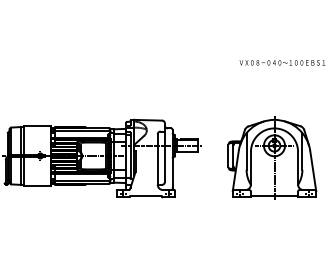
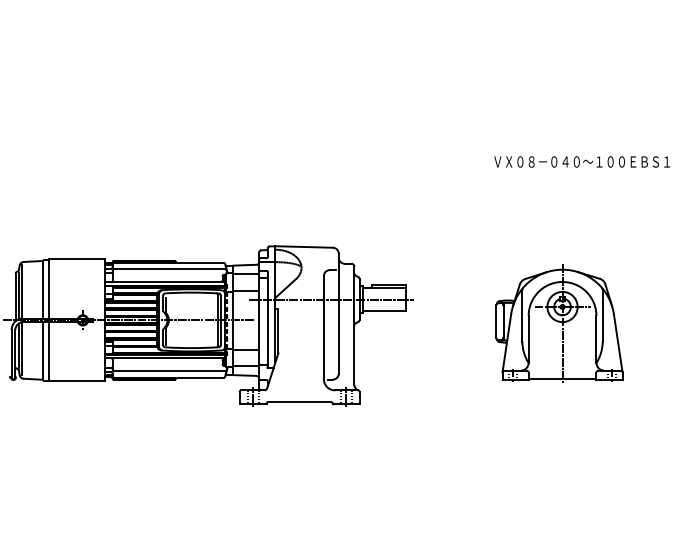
text: (282, 62) -> (582, 161), moved
part: (272, 157) -> (559, 323), size x0.7

